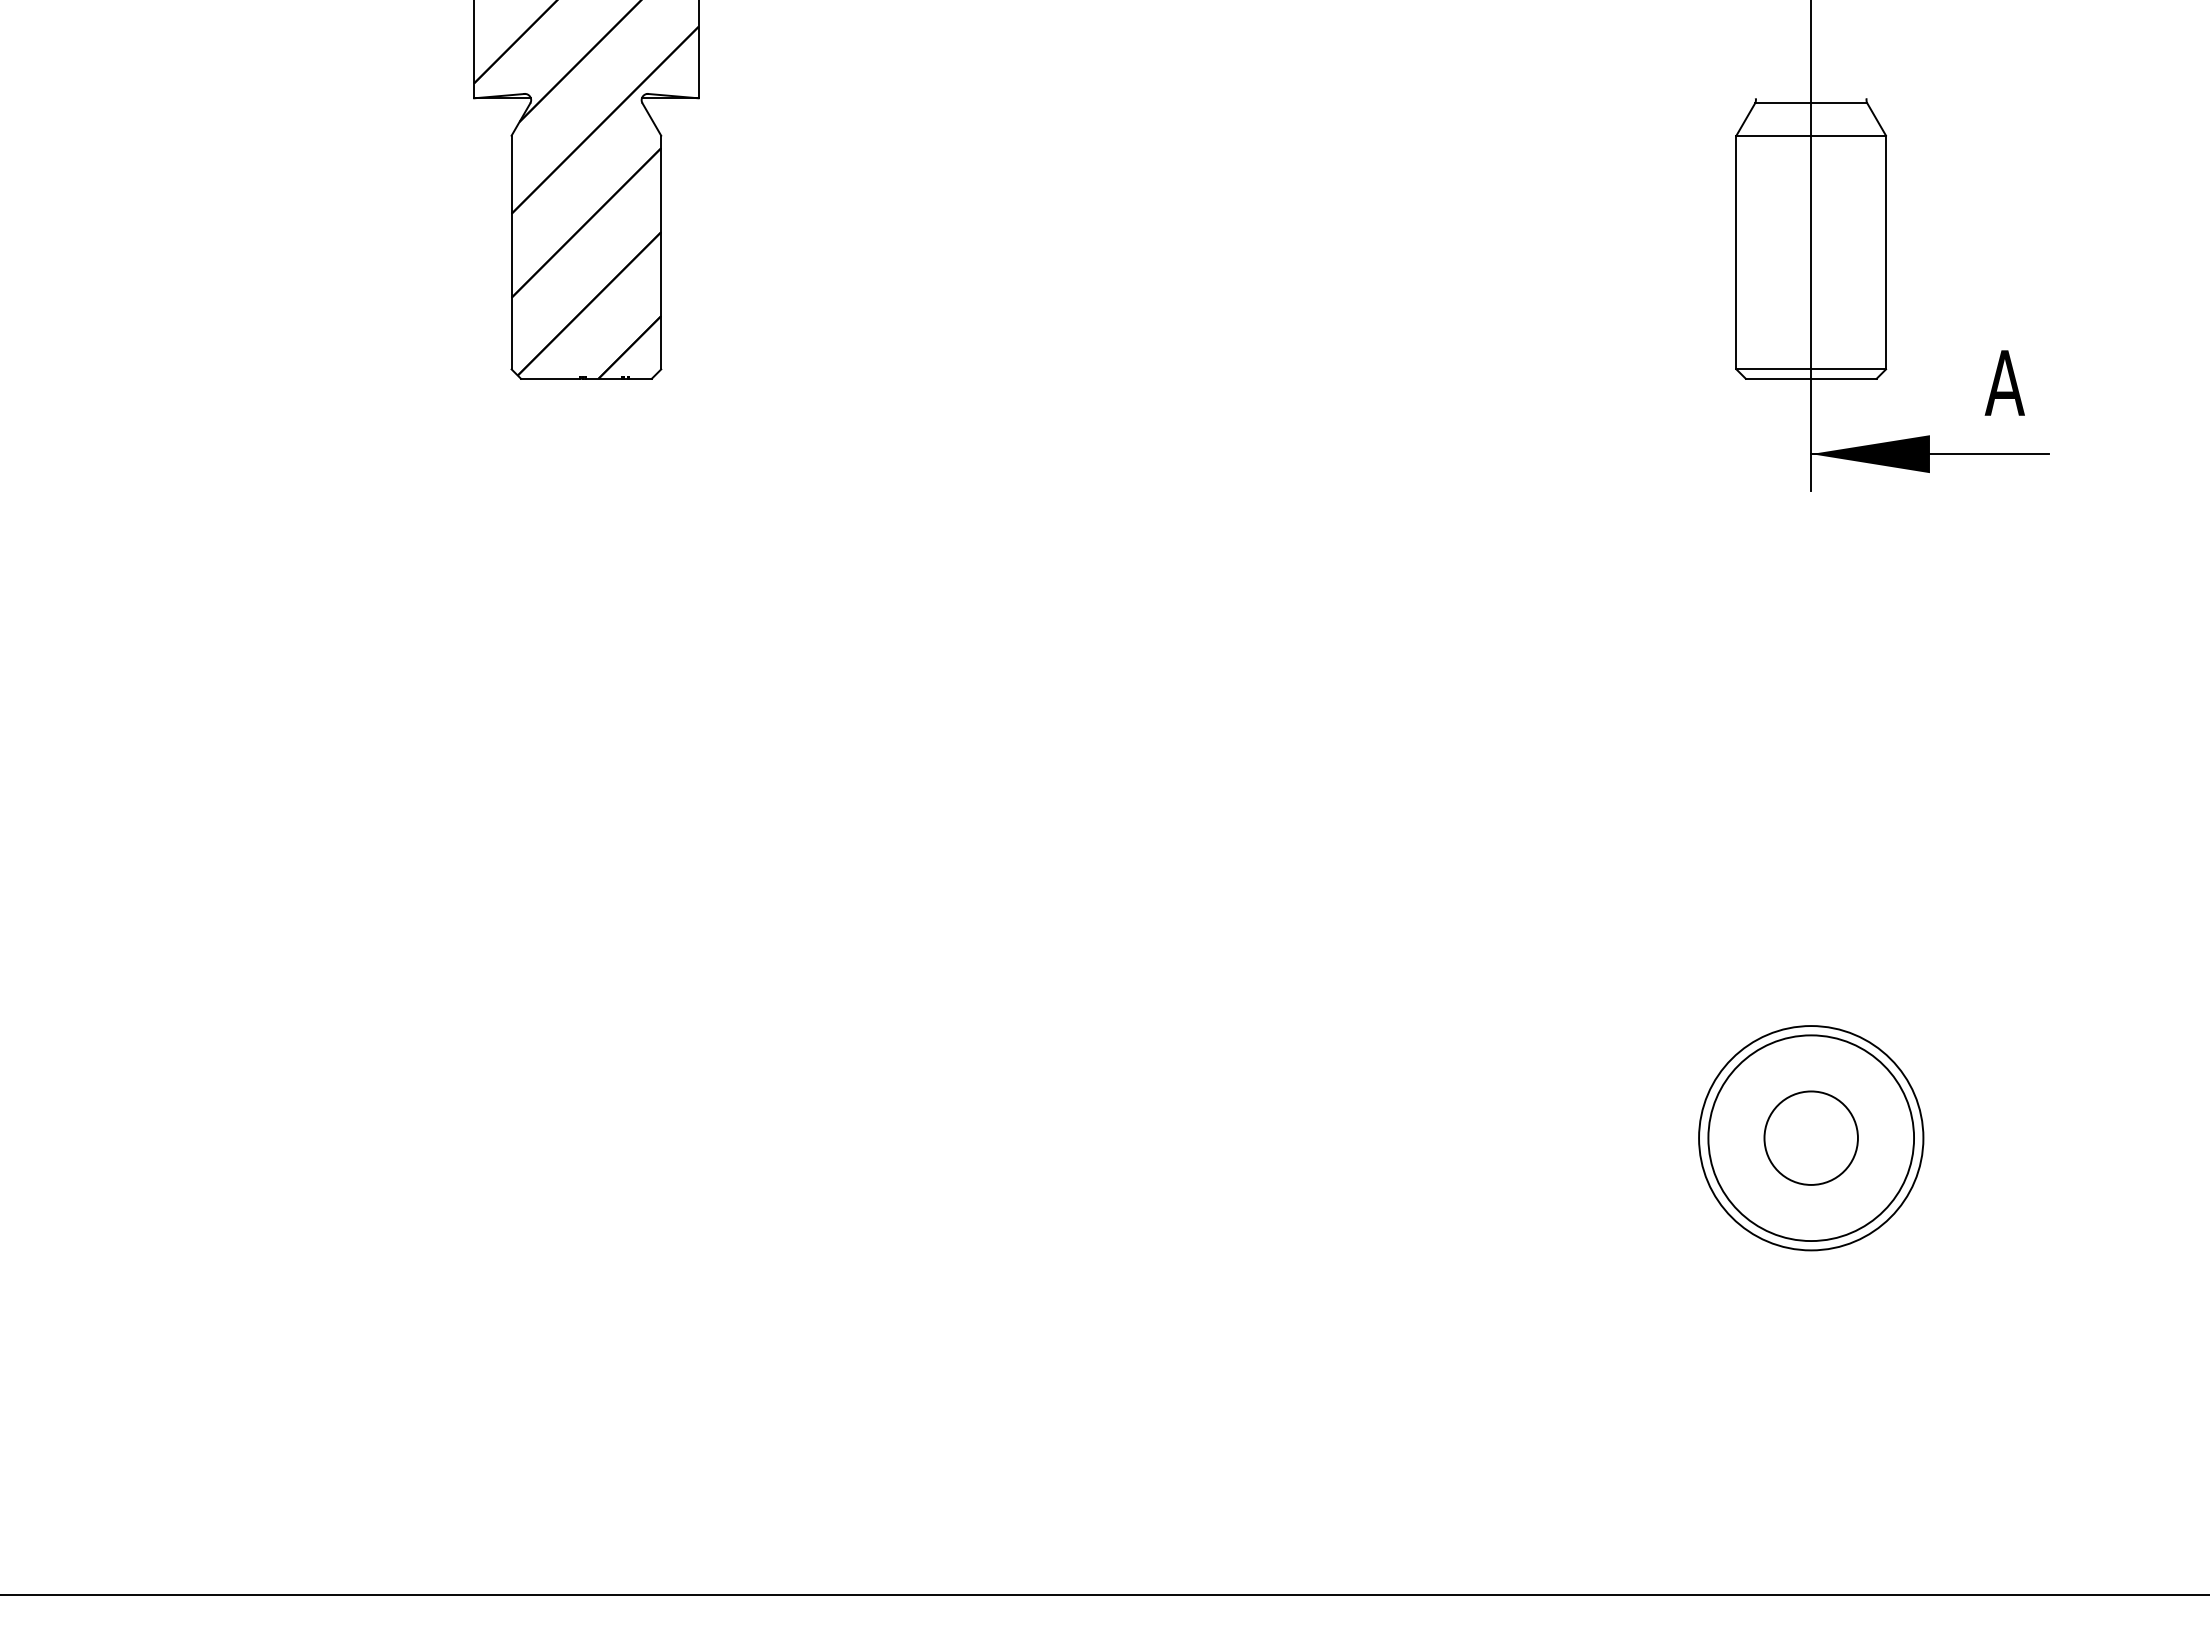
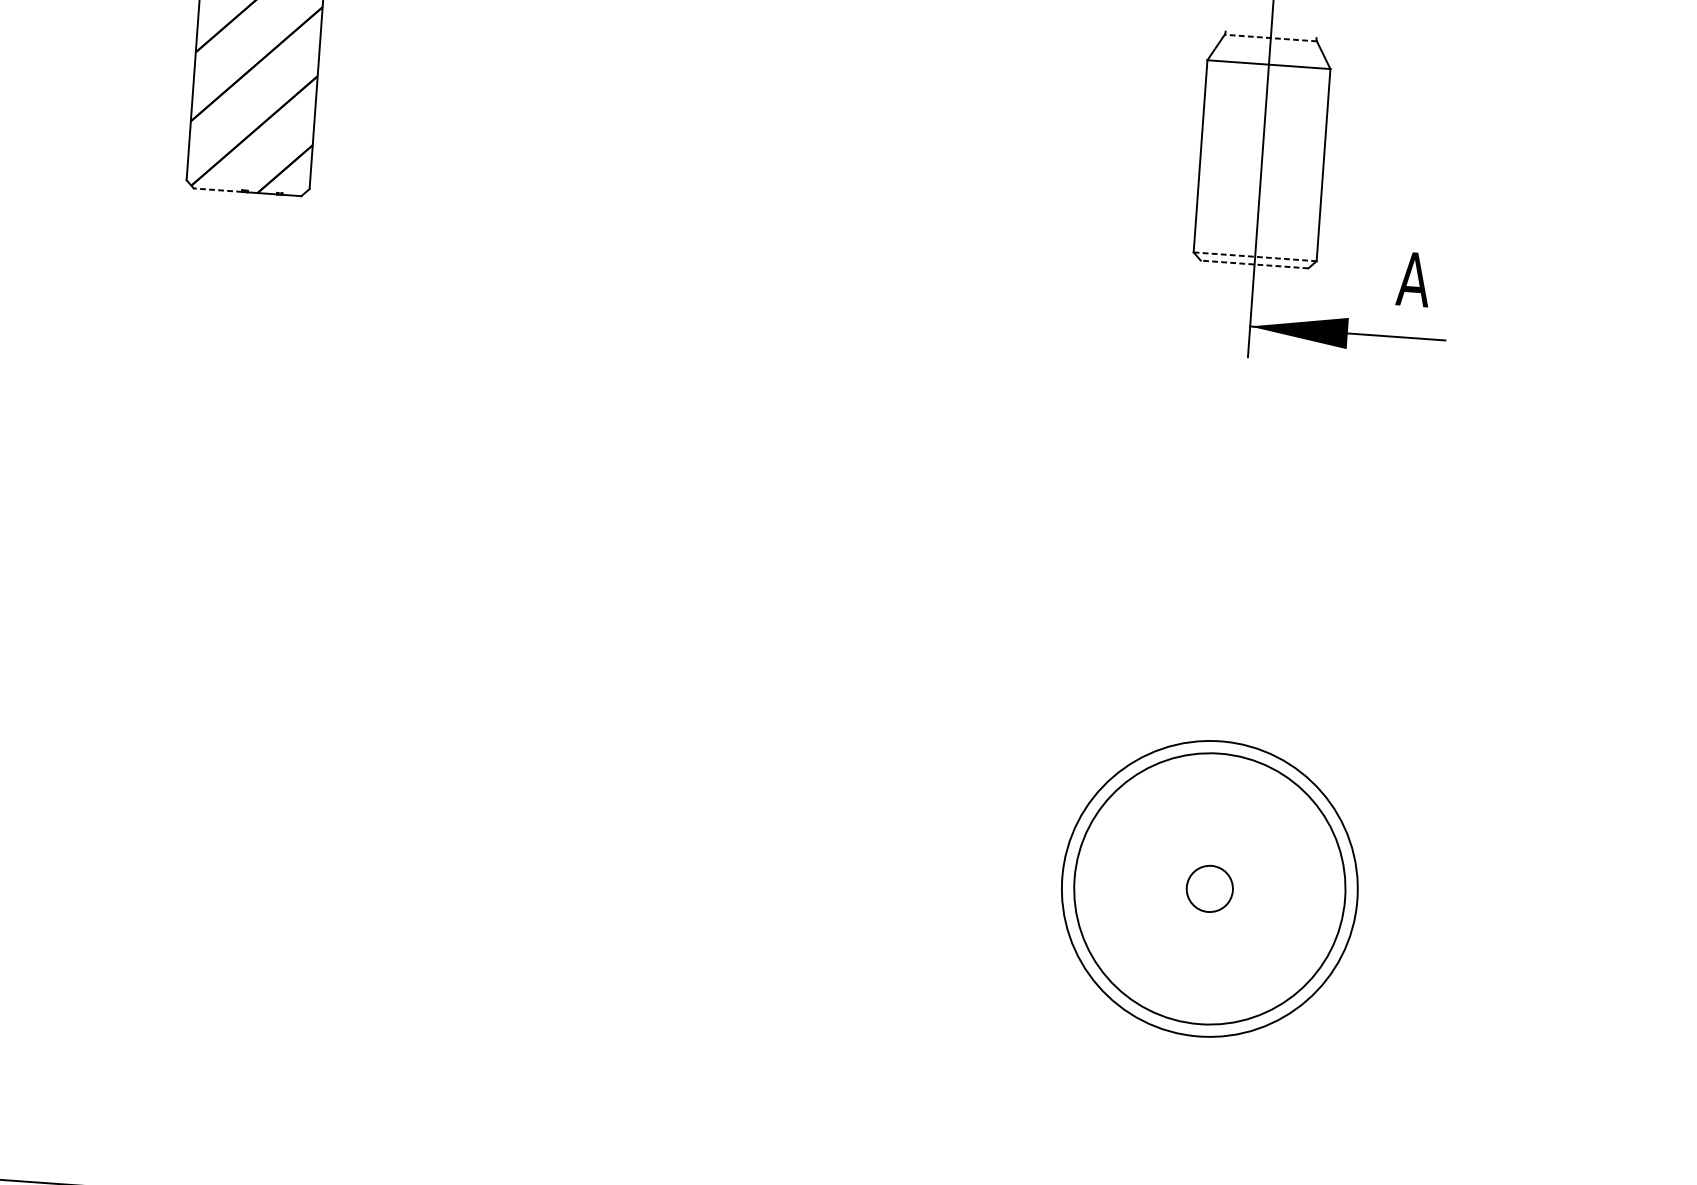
line: (1810, 103) -> (1270, 38), solid -> dashed
line: (1811, 369) -> (1255, 256), solid -> dashed
line: (549, 378) -> (217, 189), solid -> dashed
line: (1810, 378) -> (1254, 264), solid -> dashed
circle: (1810, 1137) -> (1209, 888), size x0.6
circle: (1811, 1138) -> (1210, 889), size x1.6
circle: (1811, 1138) -> (1210, 889), size x1.6

